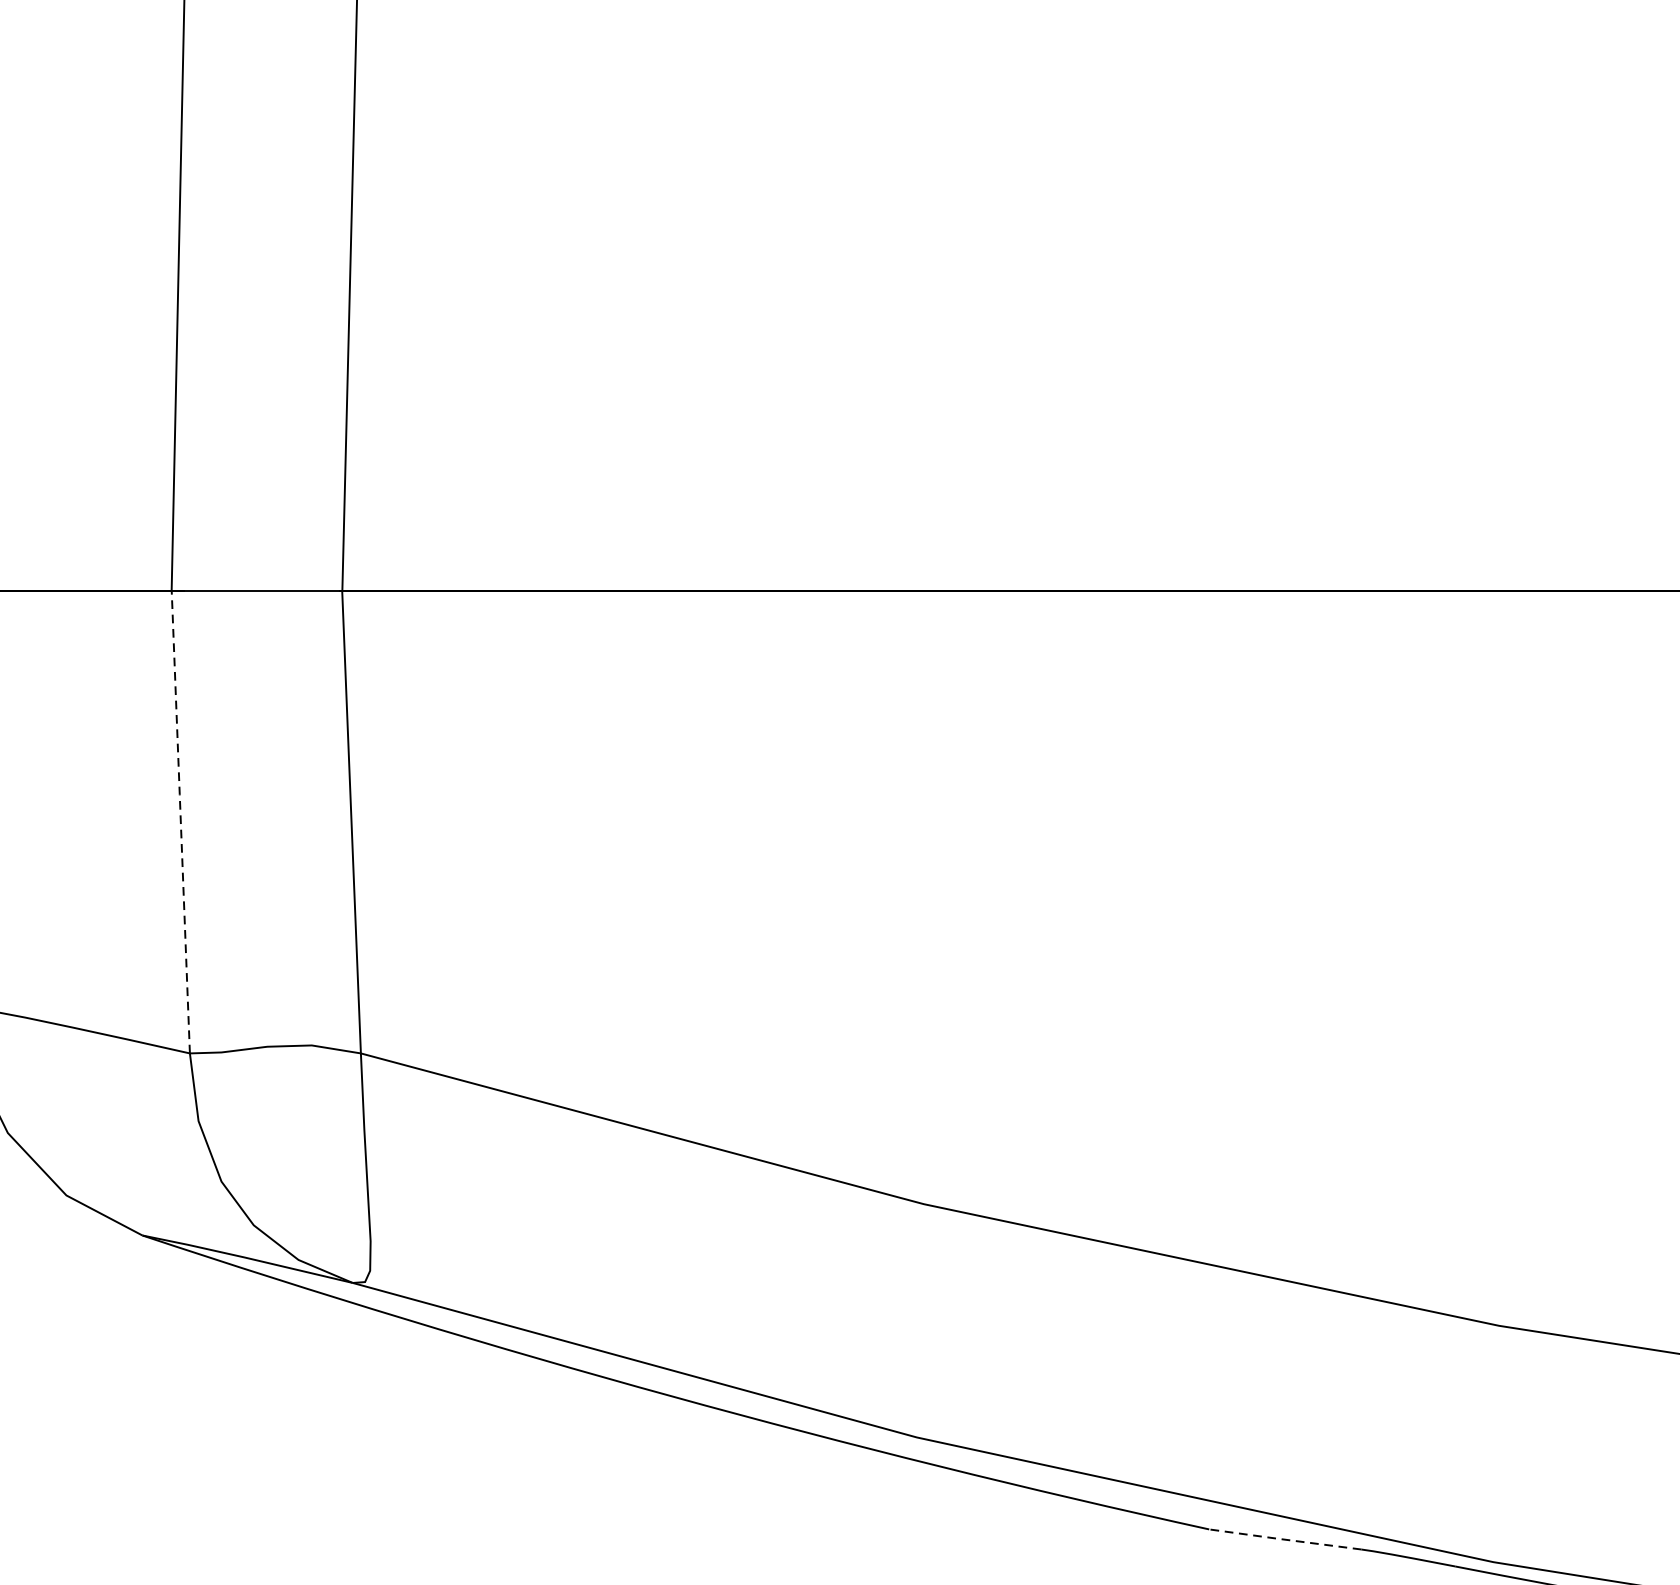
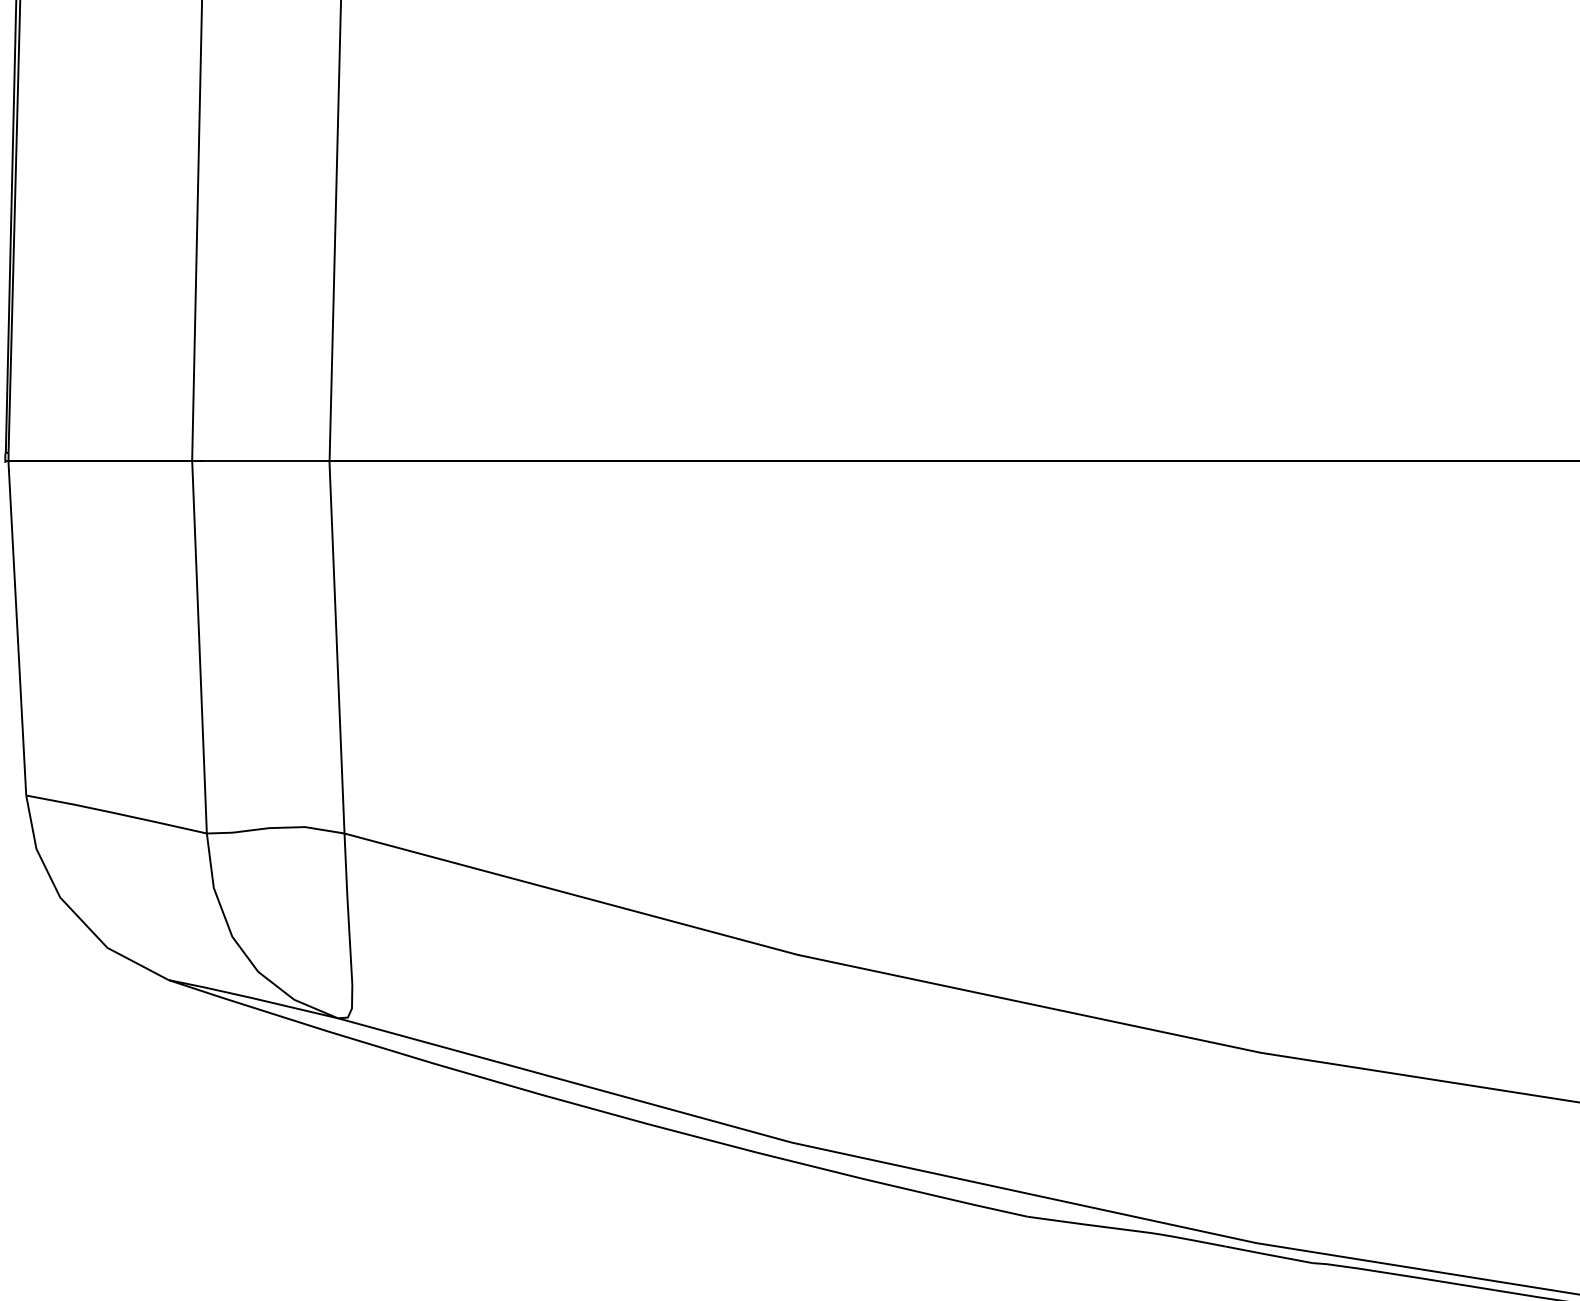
line: (180, 819) -> (199, 645), dashed -> solid
line: (1285, 1539) -> (1088, 1224), dashed -> solid

